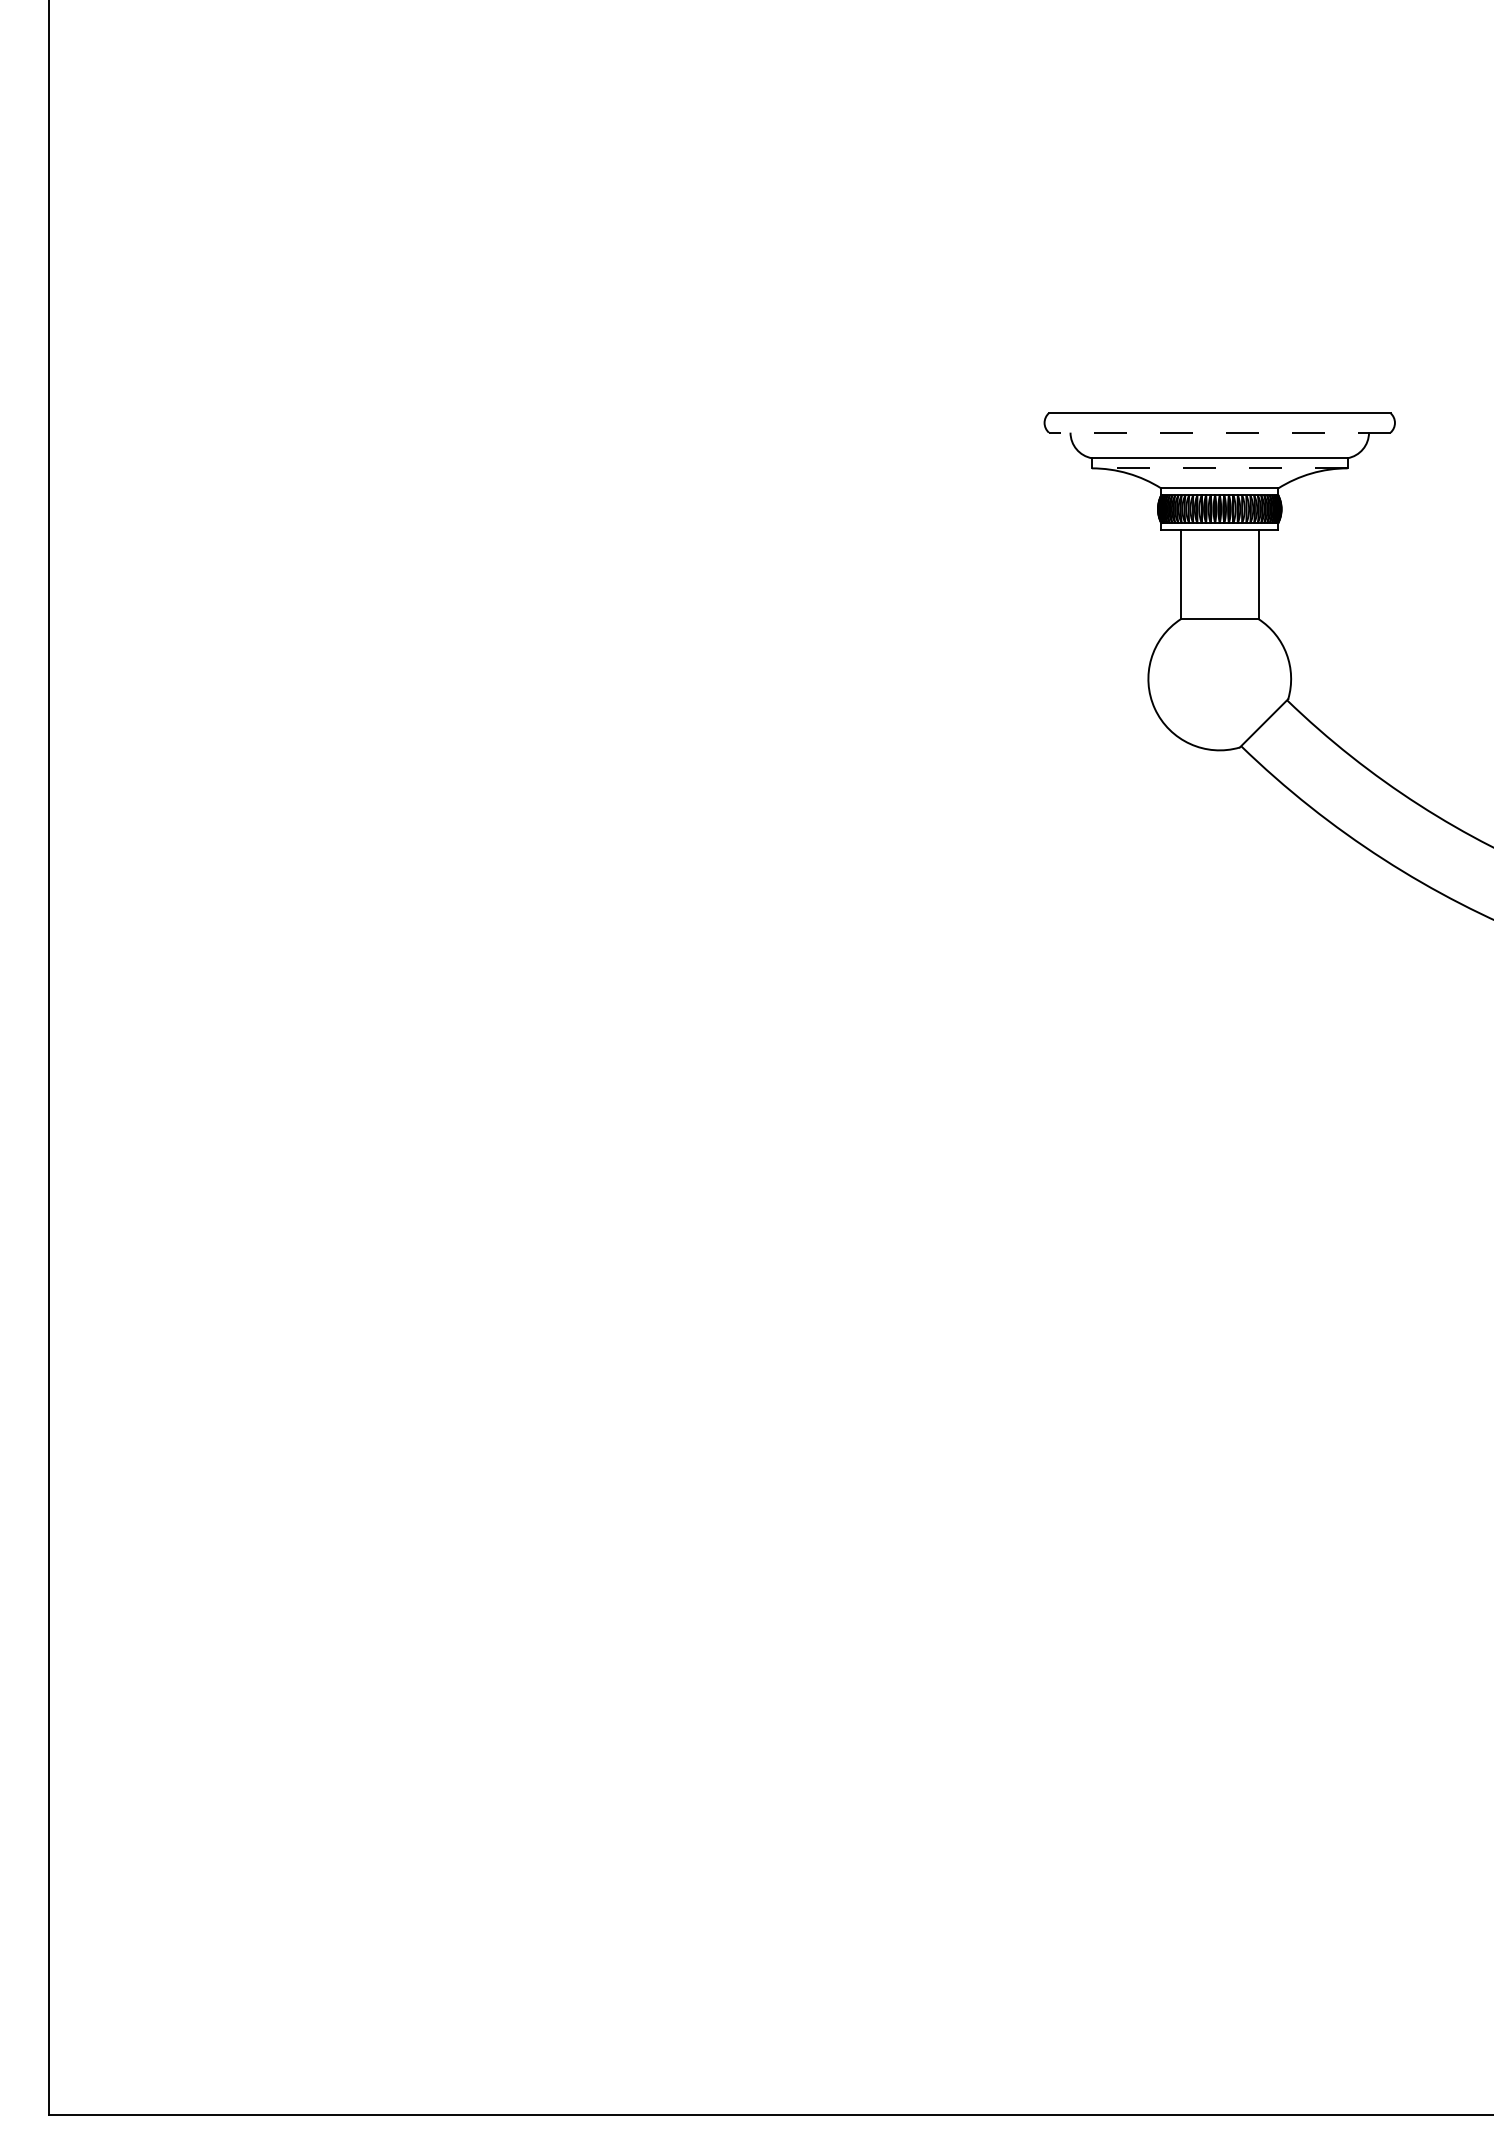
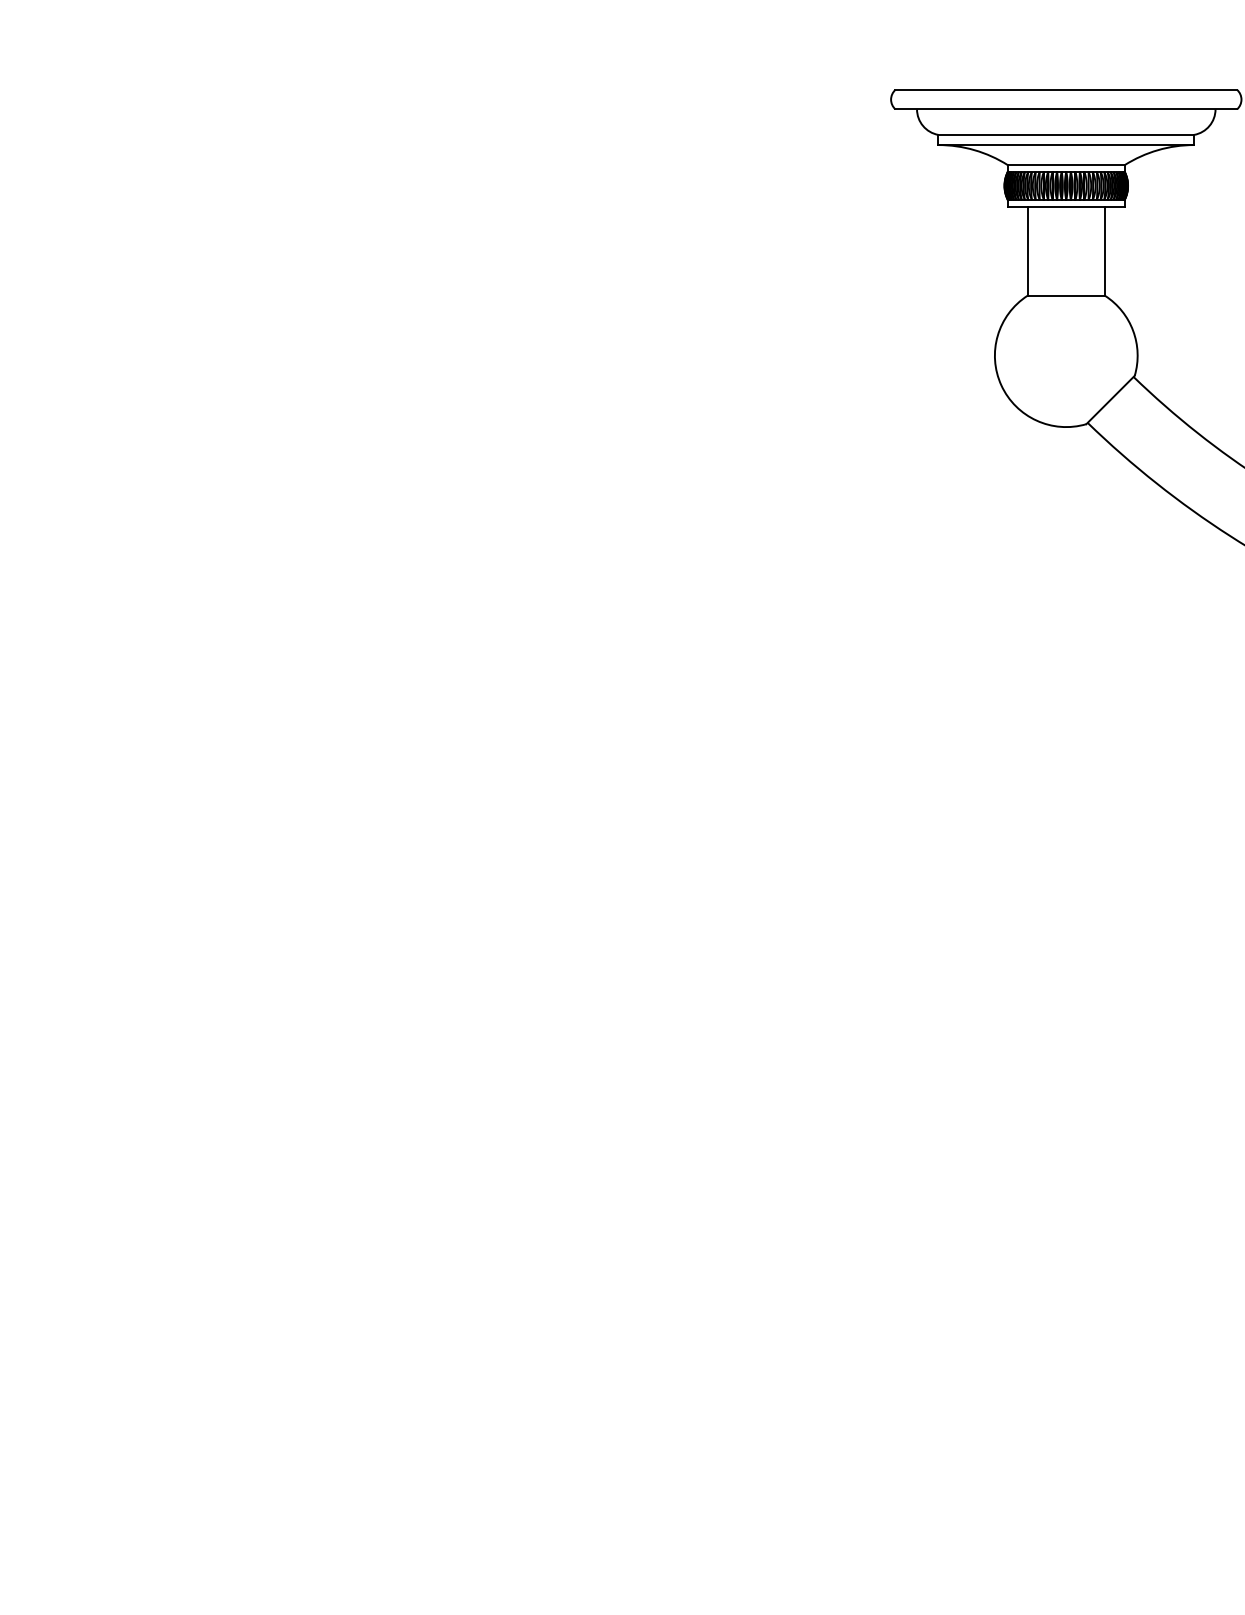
line: (1219, 432) -> (1066, 109), dashed -> solid
line: (1219, 468) -> (1066, 145), dashed -> solid

